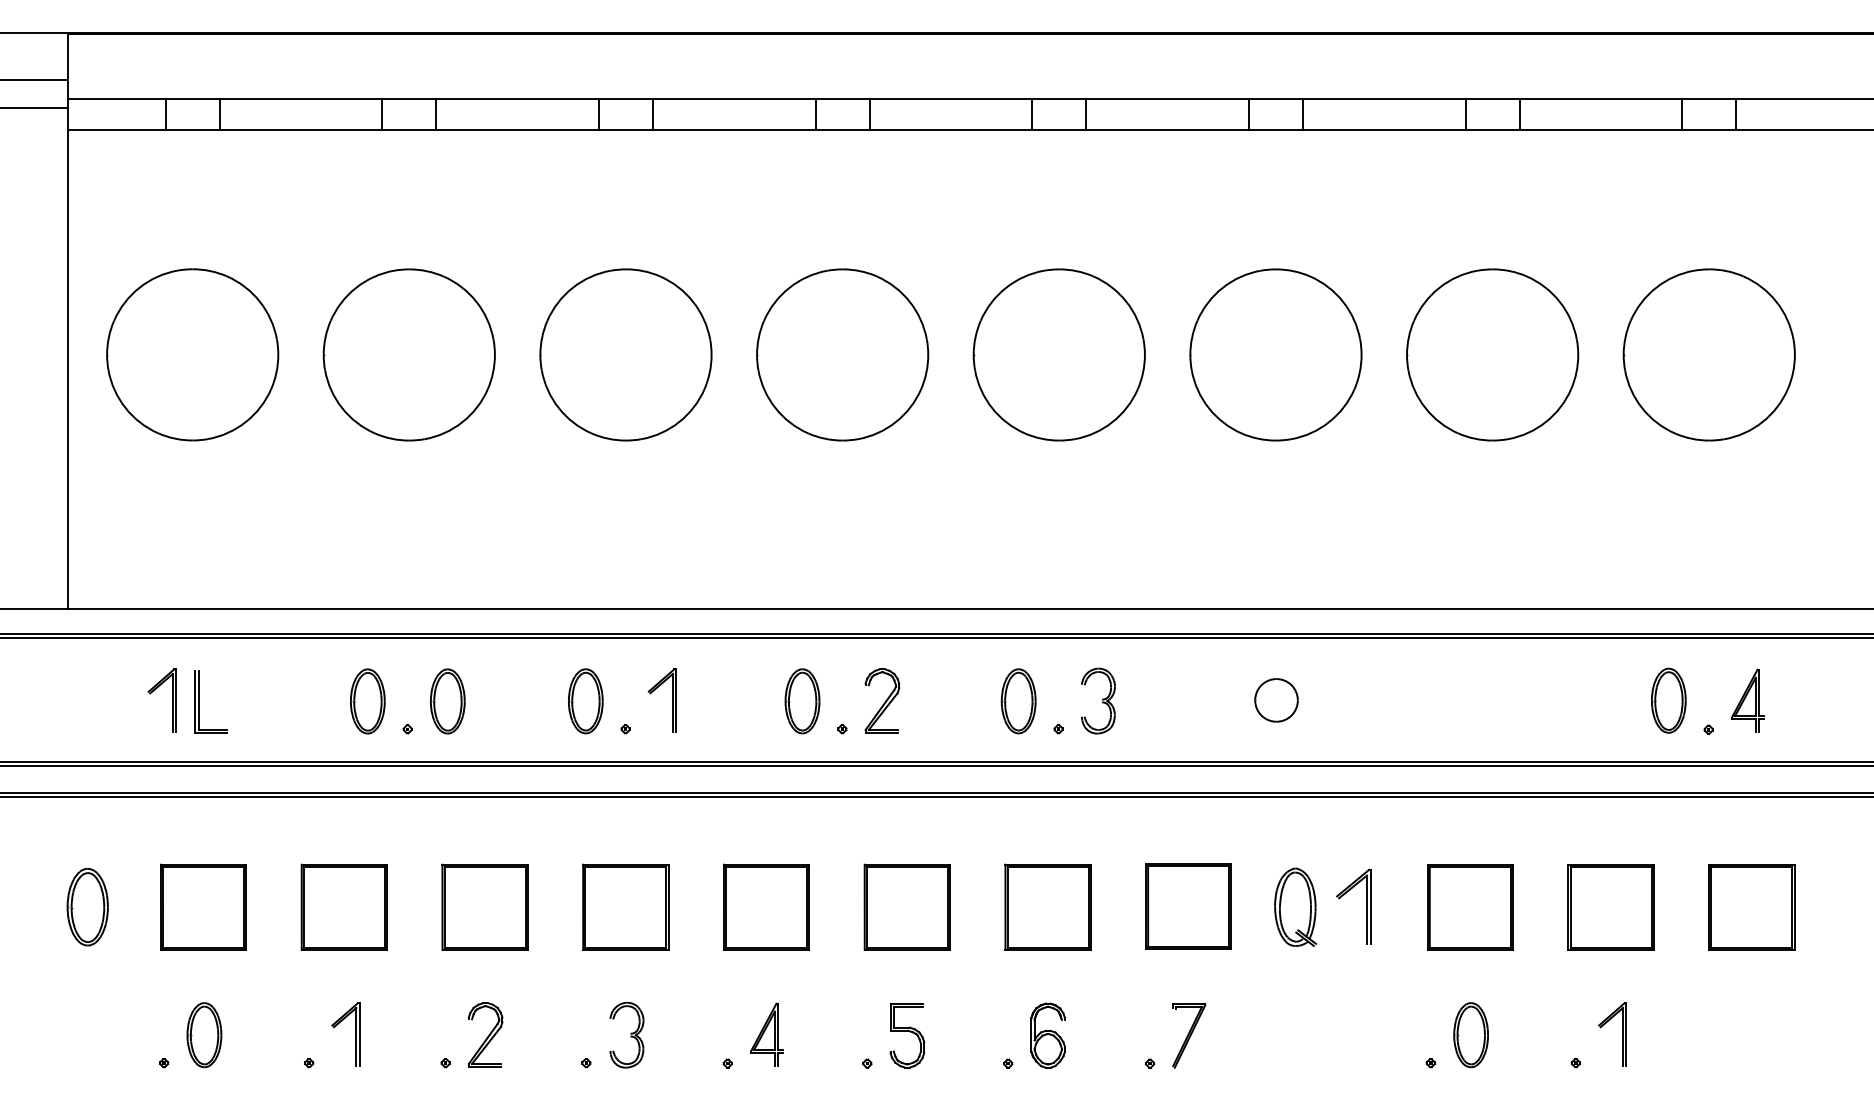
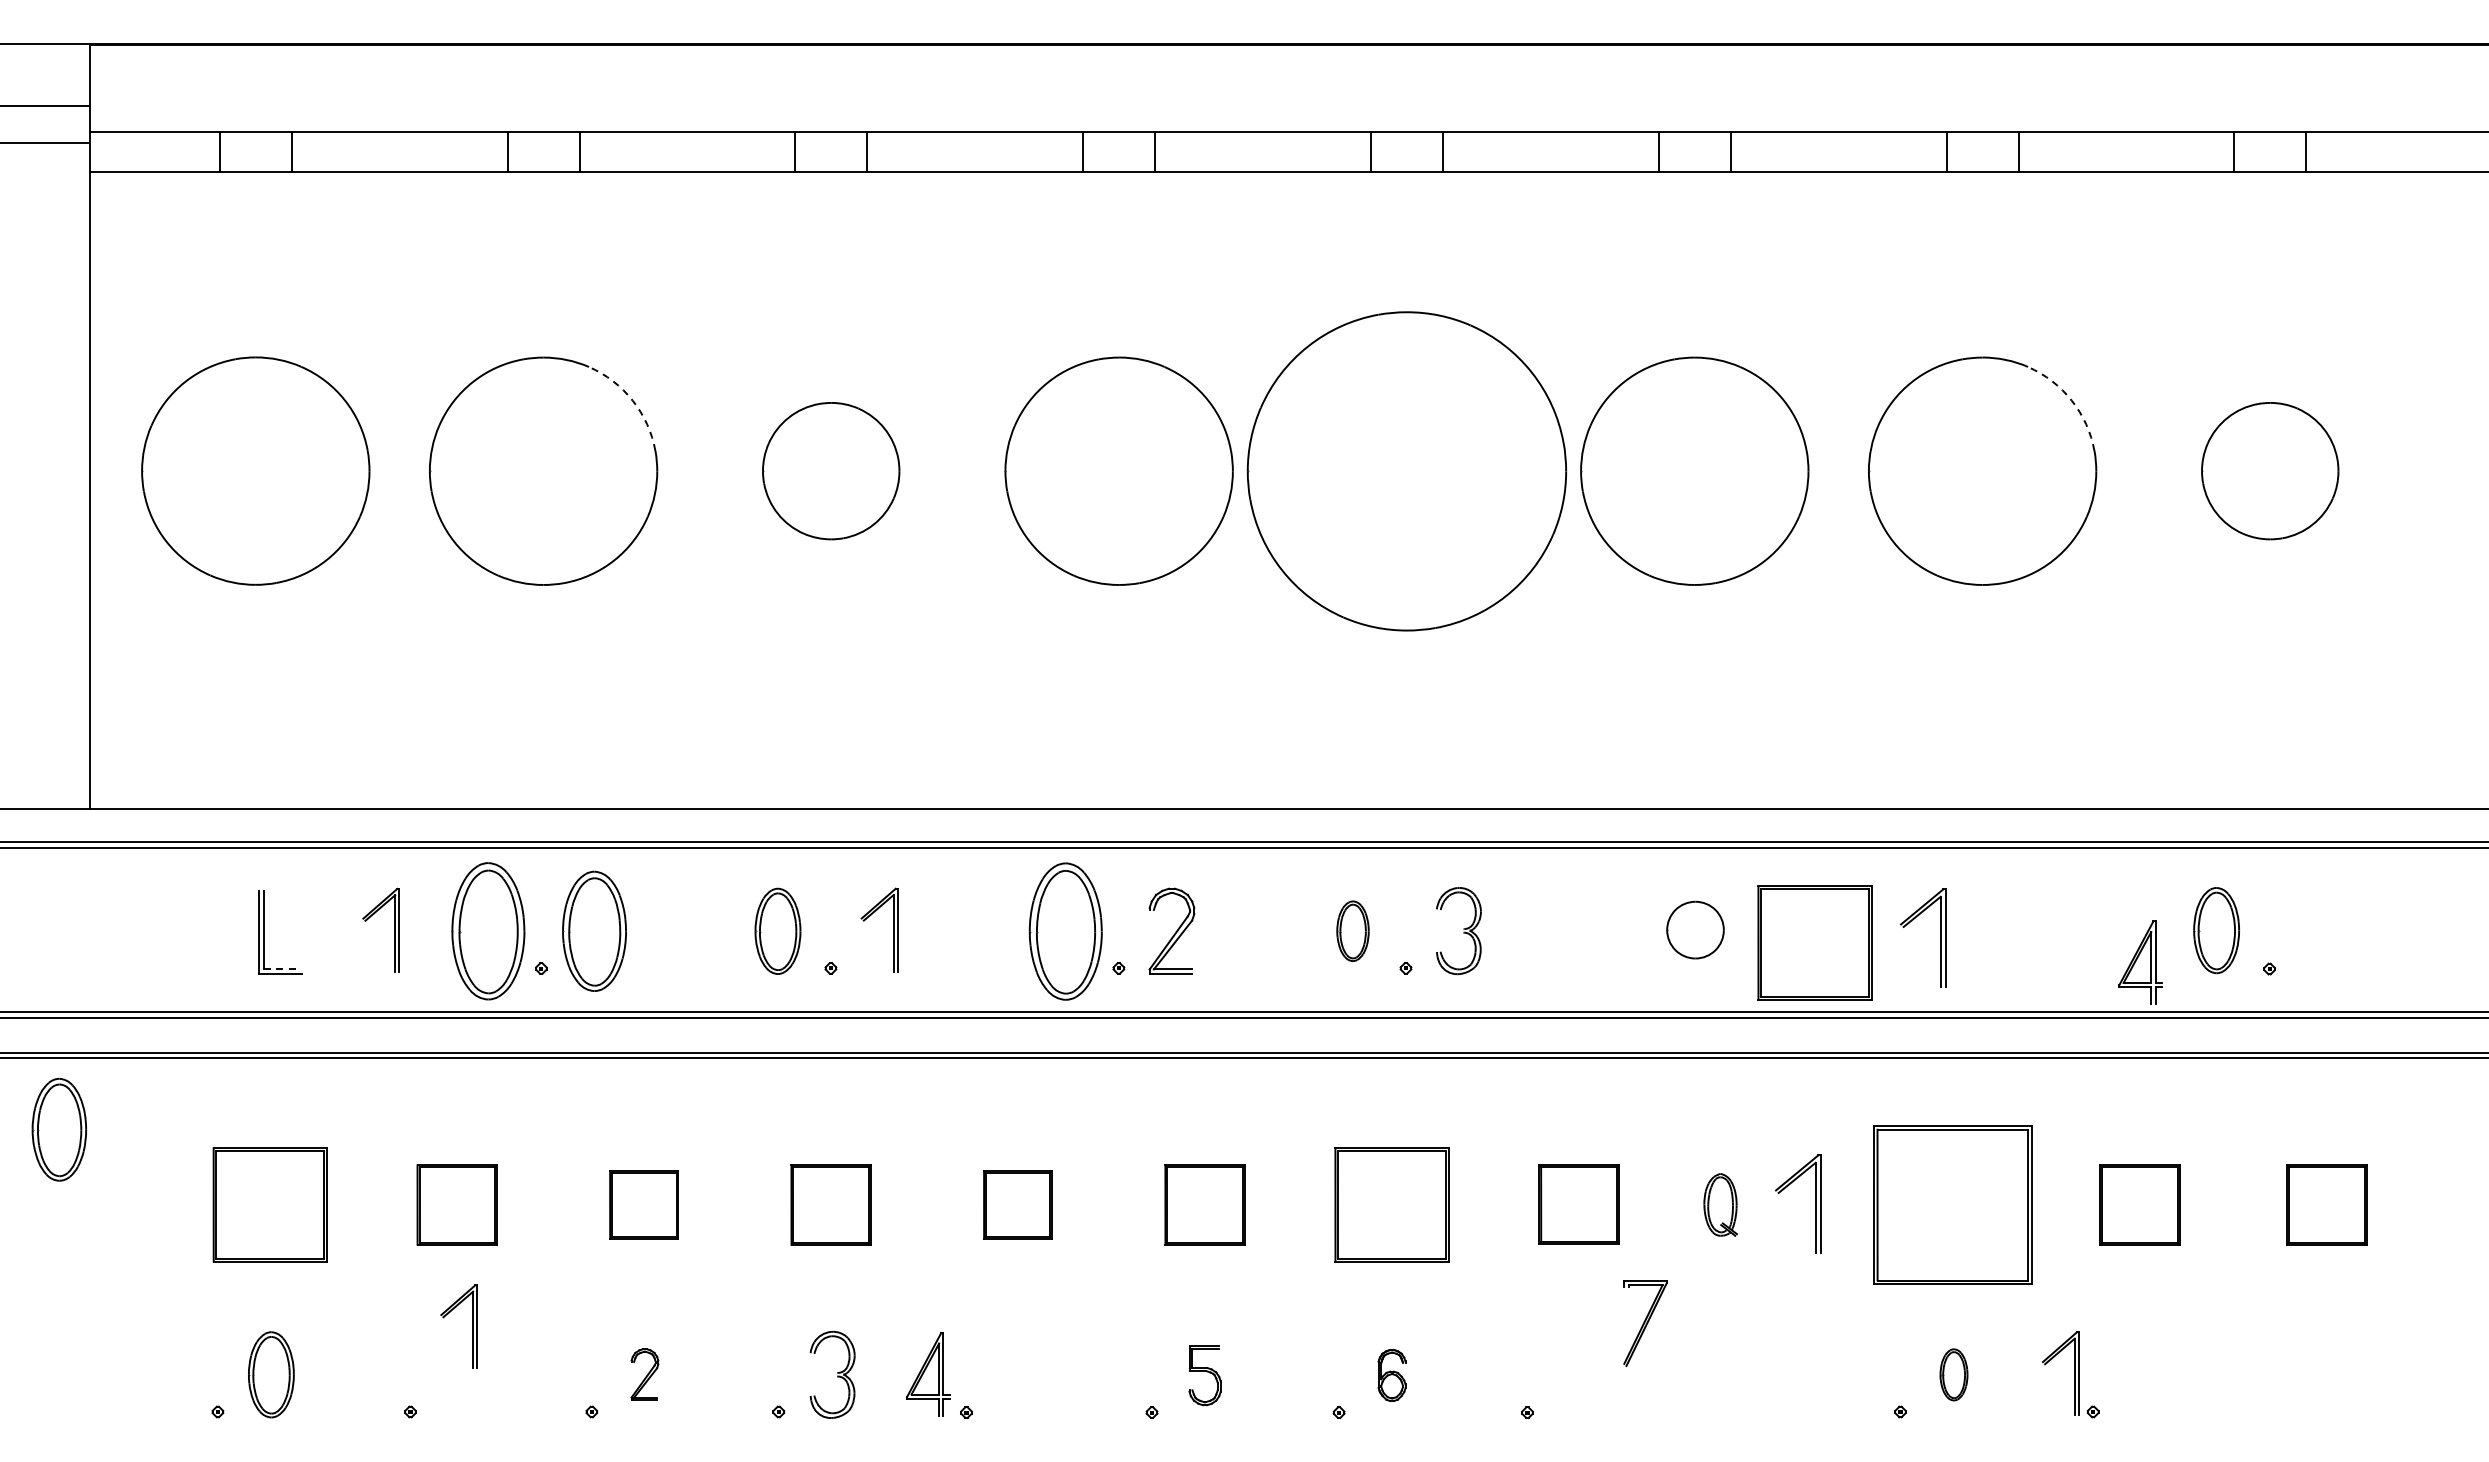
arc: (476, 301) -> (632, 400), solid -> dashed
arc: (1559, 301) -> (2071, 400), solid -> dashed
part: (625, 354) -> (830, 470), size x0.6
part: (1058, 354) -> (1406, 470), size x1.4
part: (1708, 354) -> (2269, 470), size x0.6
part: (172, 699) -> (394, 929), moved
part: (802, 700) -> (1065, 930), size x1.6
part: (1018, 700) -> (1352, 930), size x0.7
part: (1747, 700) -> (2140, 962), moved
part: (367, 701) -> (488, 931), size x1.6
part: (447, 701) -> (594, 931), size x1.4
part: (1460, 705) -> (1940, 937), added
part: (1366, 709) -> (1814, 942), added
line: (213, 730) -> (283, 969), solid -> dashed
part: (87, 906) -> (59, 1129), moved
part: (343, 906) -> (456, 1204), size x0.7
part: (484, 906) -> (643, 1204), size x0.6
part: (625, 906) -> (830, 1204), size x0.7
part: (766, 906) -> (1017, 1204), size x0.6
part: (906, 906) -> (1204, 1204), size x0.7
part: (1188, 906) -> (1578, 1204), size x0.7
part: (1295, 906) -> (1720, 1204), size x0.6
part: (1469, 906) -> (1952, 1204), size x1.4
part: (1610, 906) -> (2139, 1204), size x0.7
part: (1751, 906) -> (2326, 1204), size x0.7
part: (355, 1034) -> (472, 1326), moved
part: (485, 1034) -> (644, 1374), size x0.6
part: (766, 1034) -> (928, 1374), moved
part: (1470, 1034) -> (1953, 1374), size x0.6
part: (1622, 1034) -> (2074, 1373), moved
part: (906, 1035) -> (1204, 1375), size x0.7
part: (1047, 1035) -> (1391, 1375), size x0.6
part: (1189, 1035) -> (1645, 1323), moved

